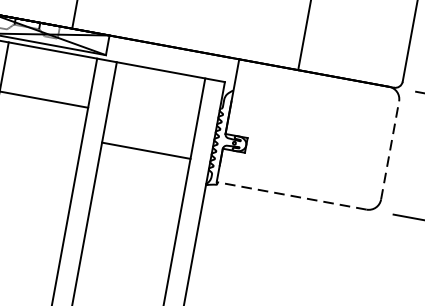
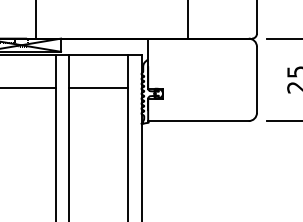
line: (389, 149) -> (256, 79), dashed -> solid
line: (145, 151) -> (98, 88), moved
line: (290, 196) -> (197, 121), dashed -> solid

